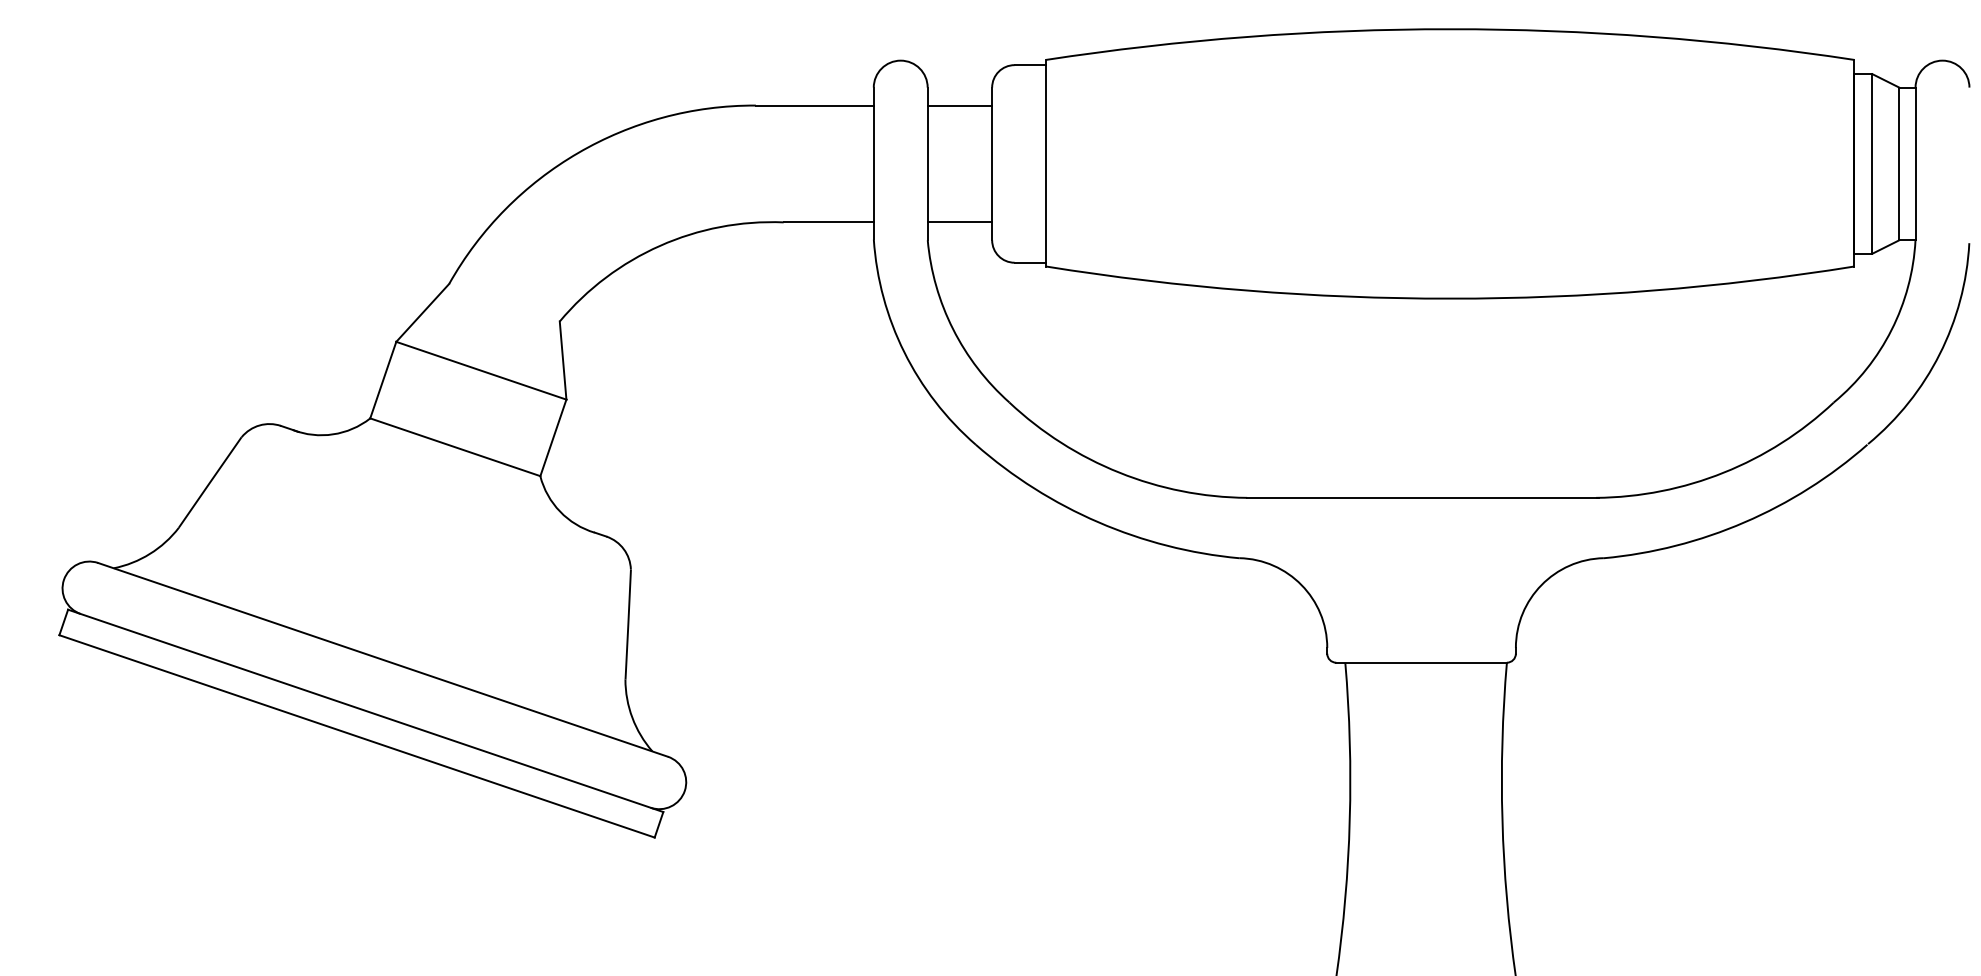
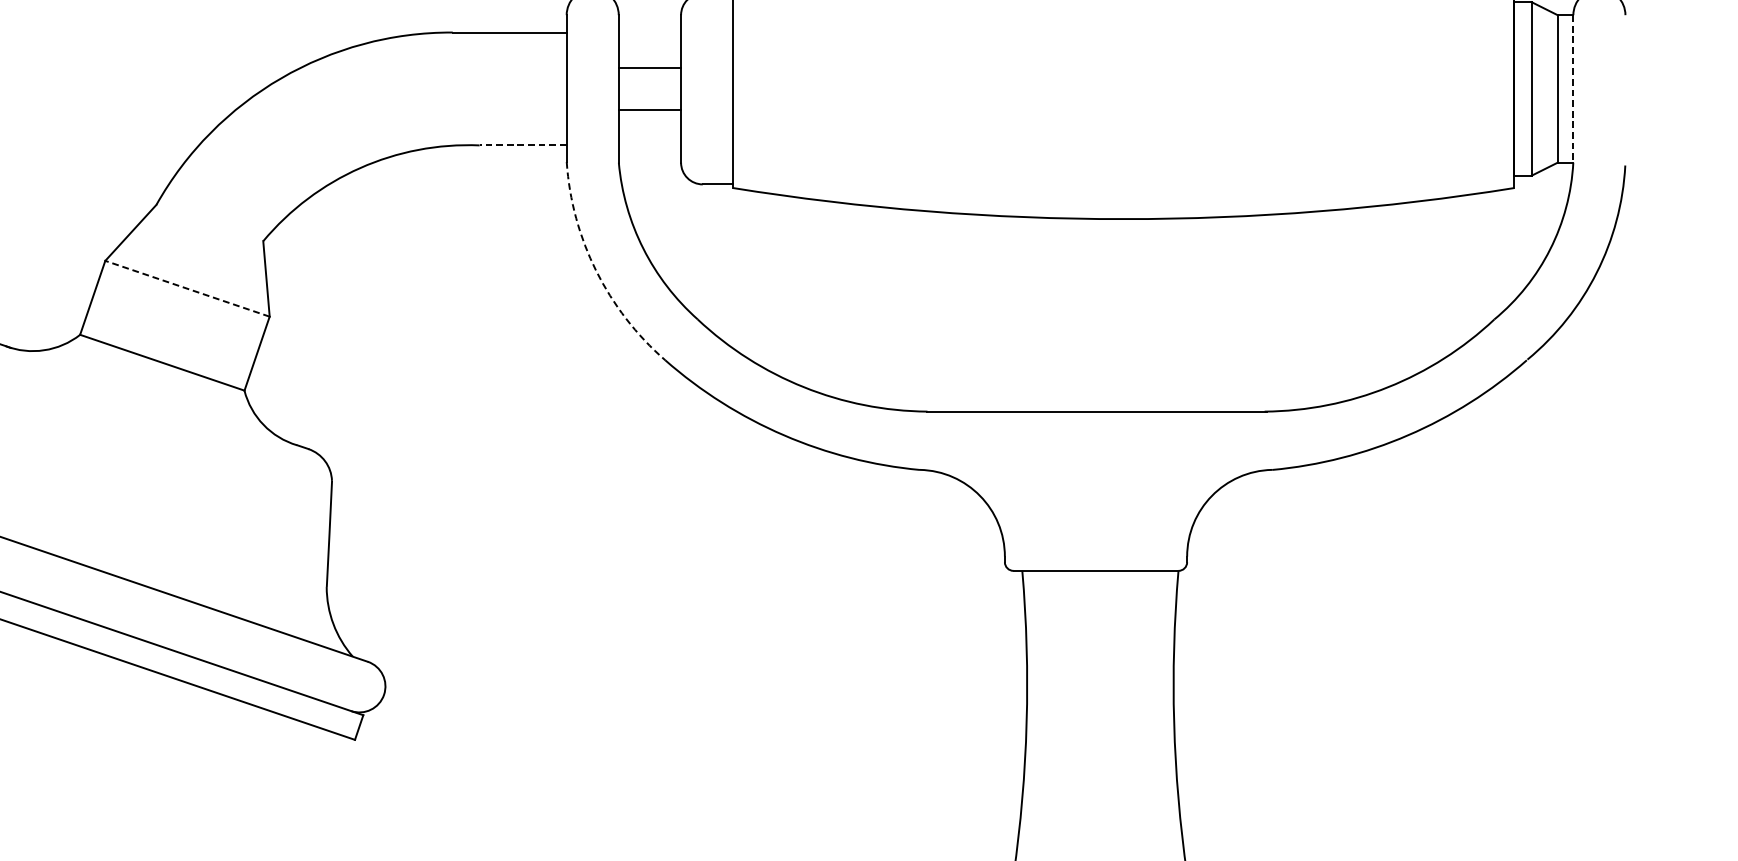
line: (959, 105) -> (649, 68), moved
line: (1915, 164) -> (1573, 89), solid -> dashed
line: (828, 222) -> (522, 145), solid -> dashed
line: (959, 222) -> (649, 109), moved
arc: (904, 352) -> (596, 271), solid -> dashed
line: (481, 370) -> (187, 288), solid -> dashed

